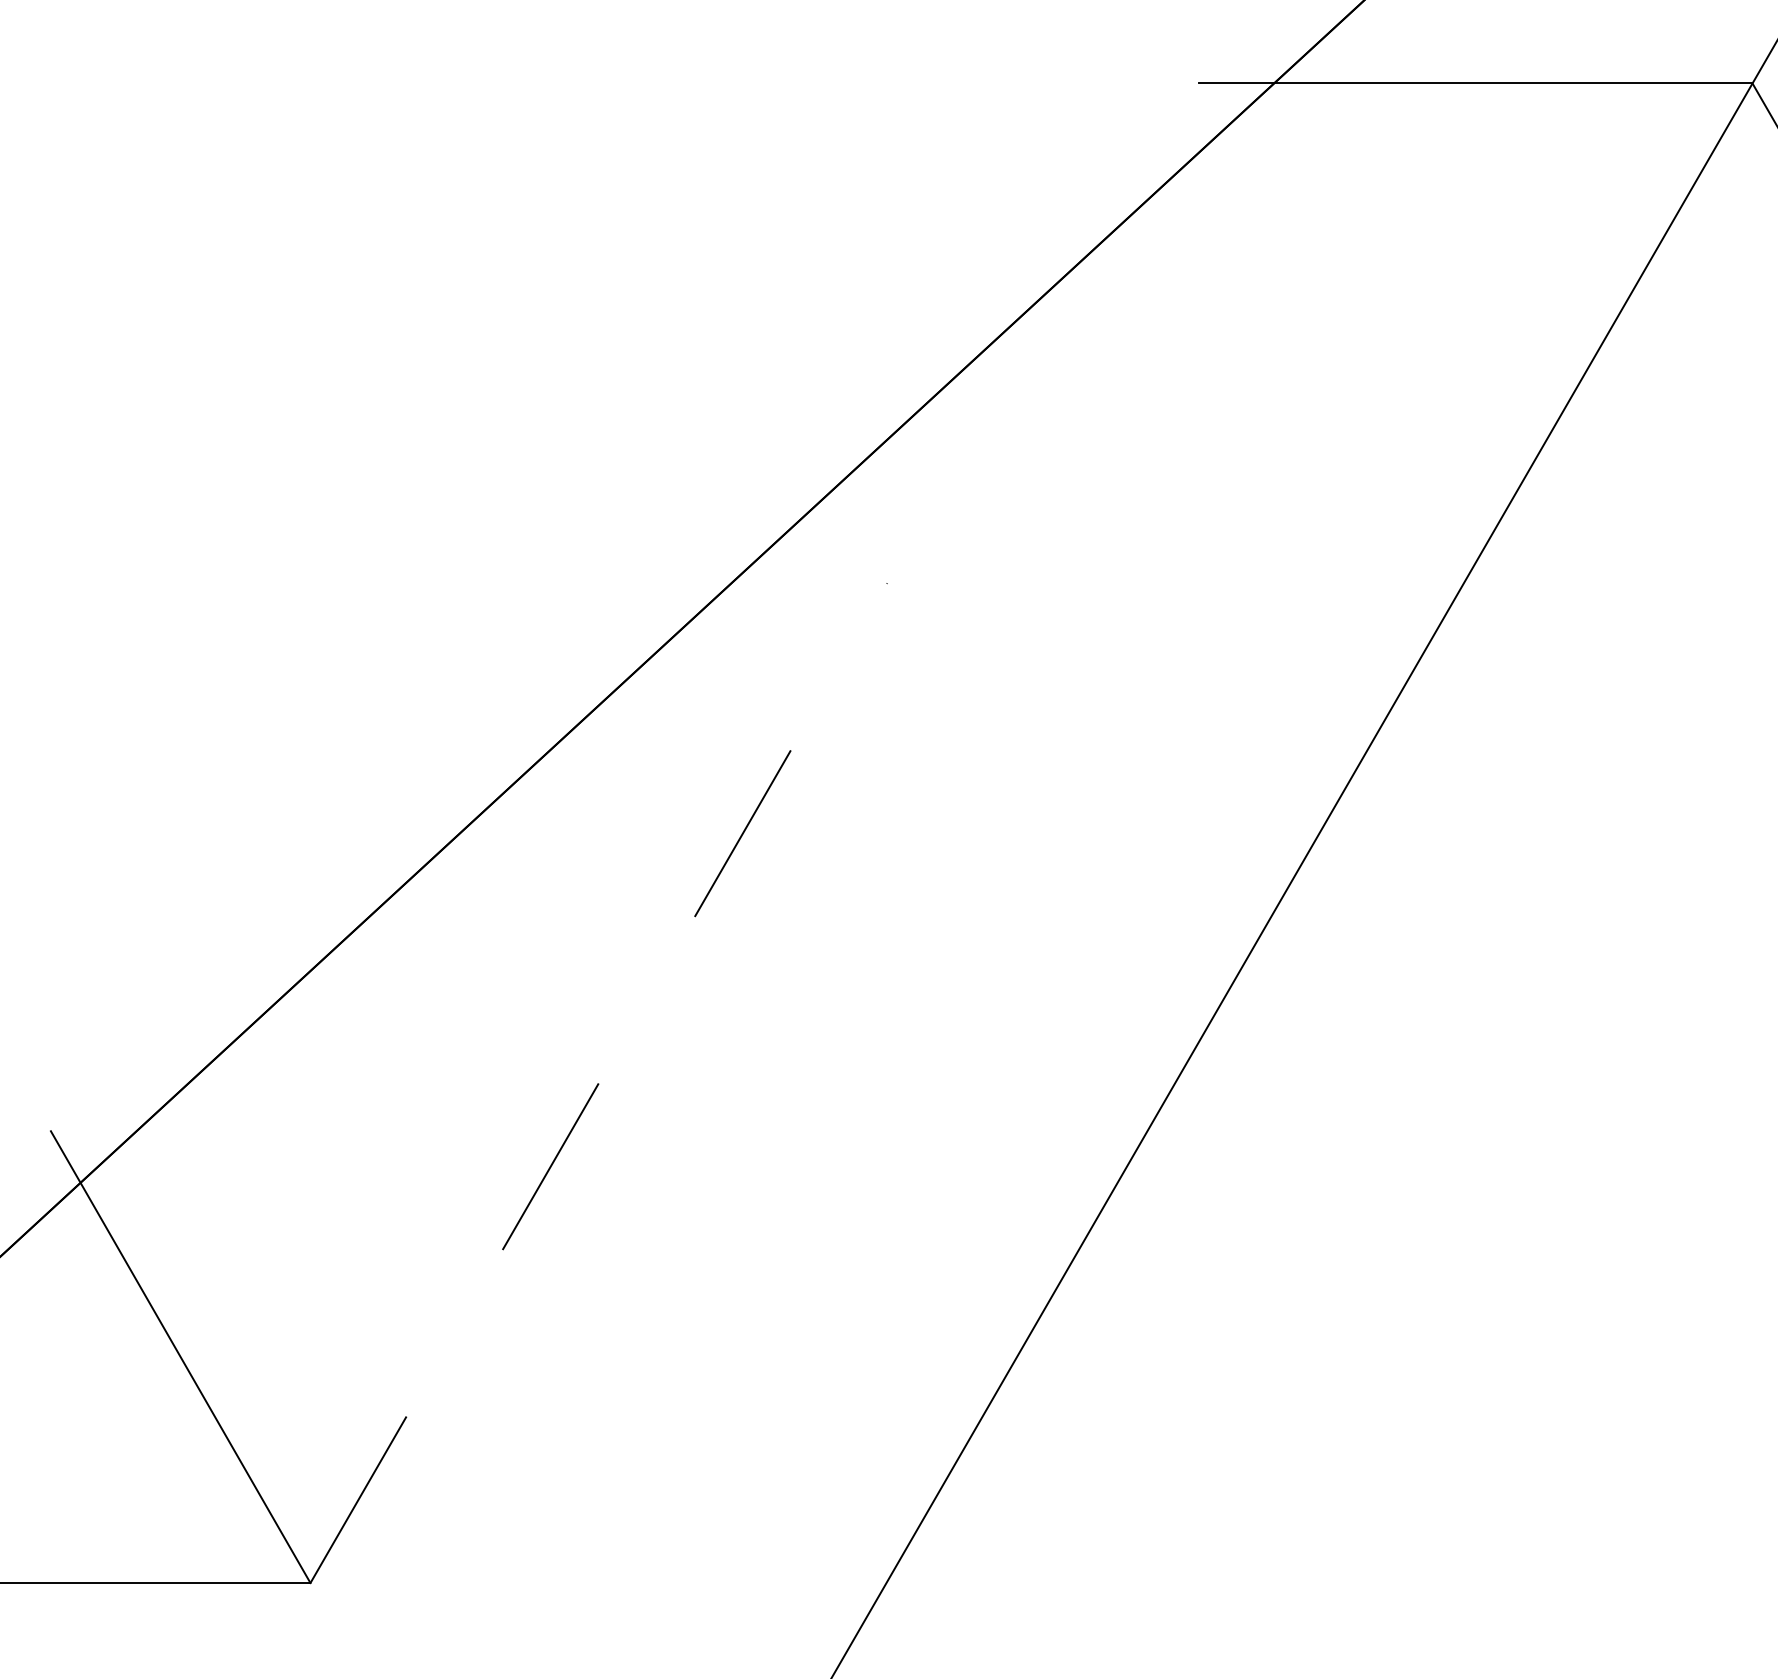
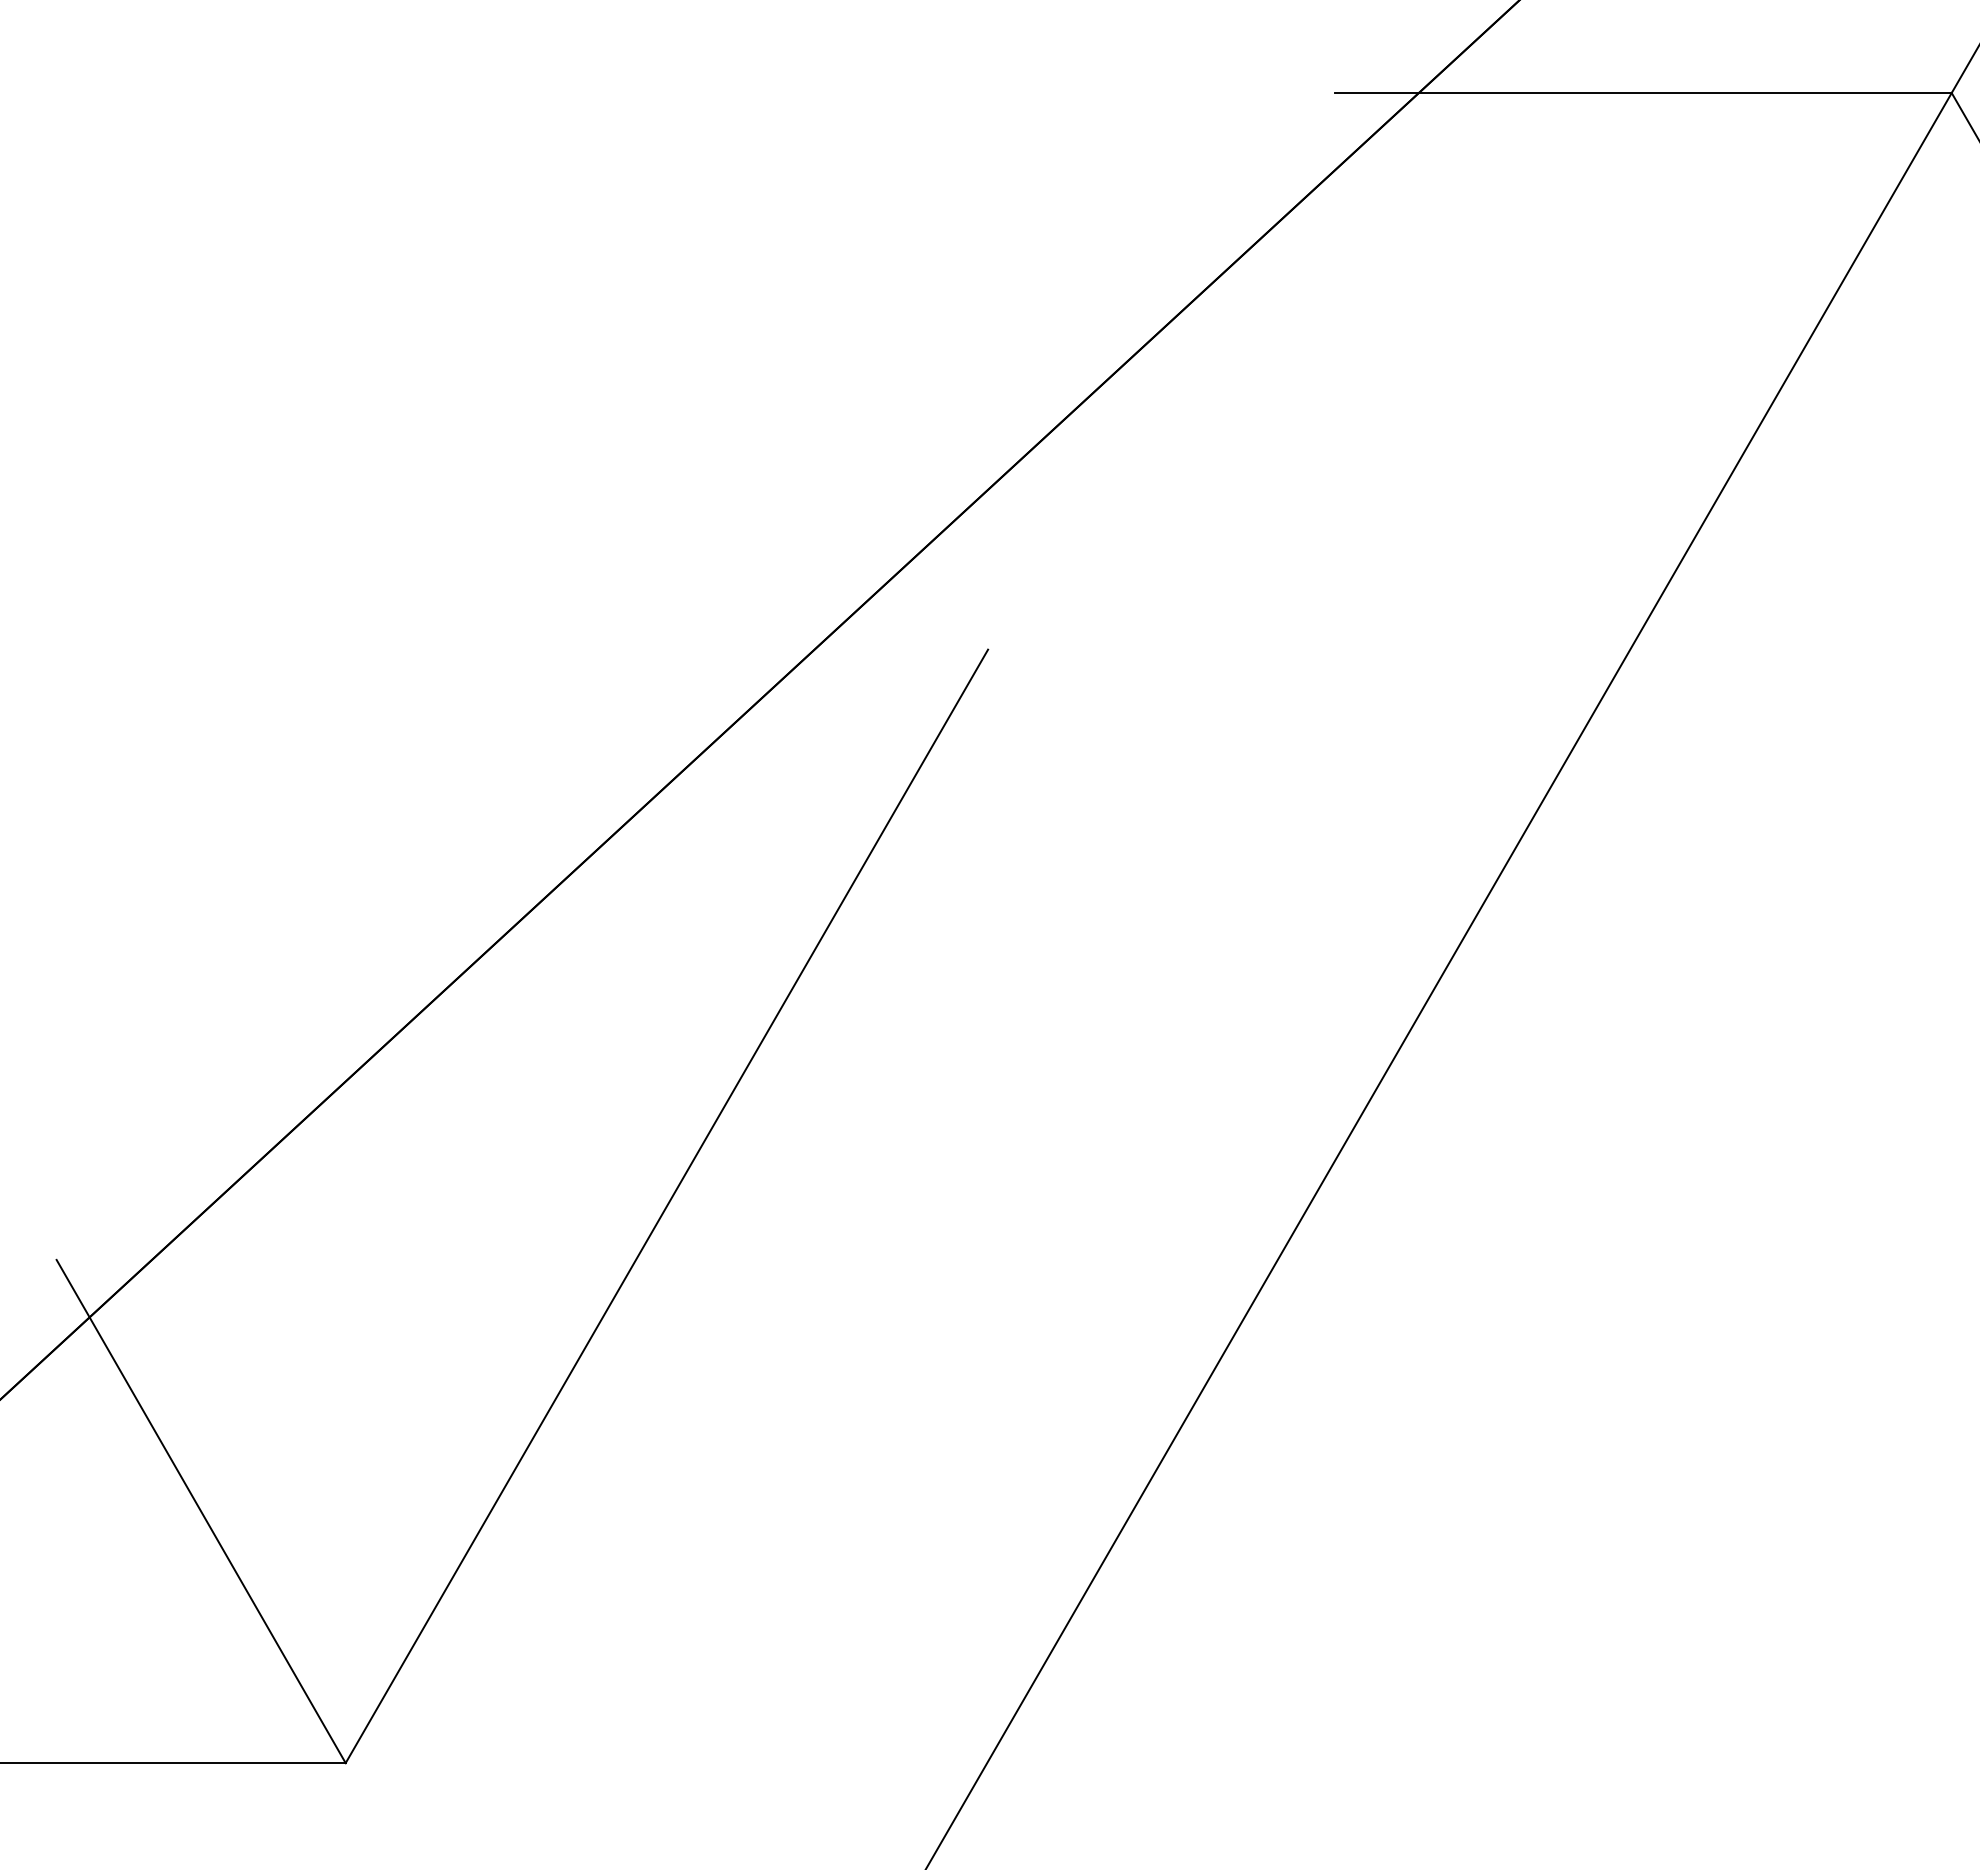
line: (598, 1083) -> (666, 1206), dashed -> solid

